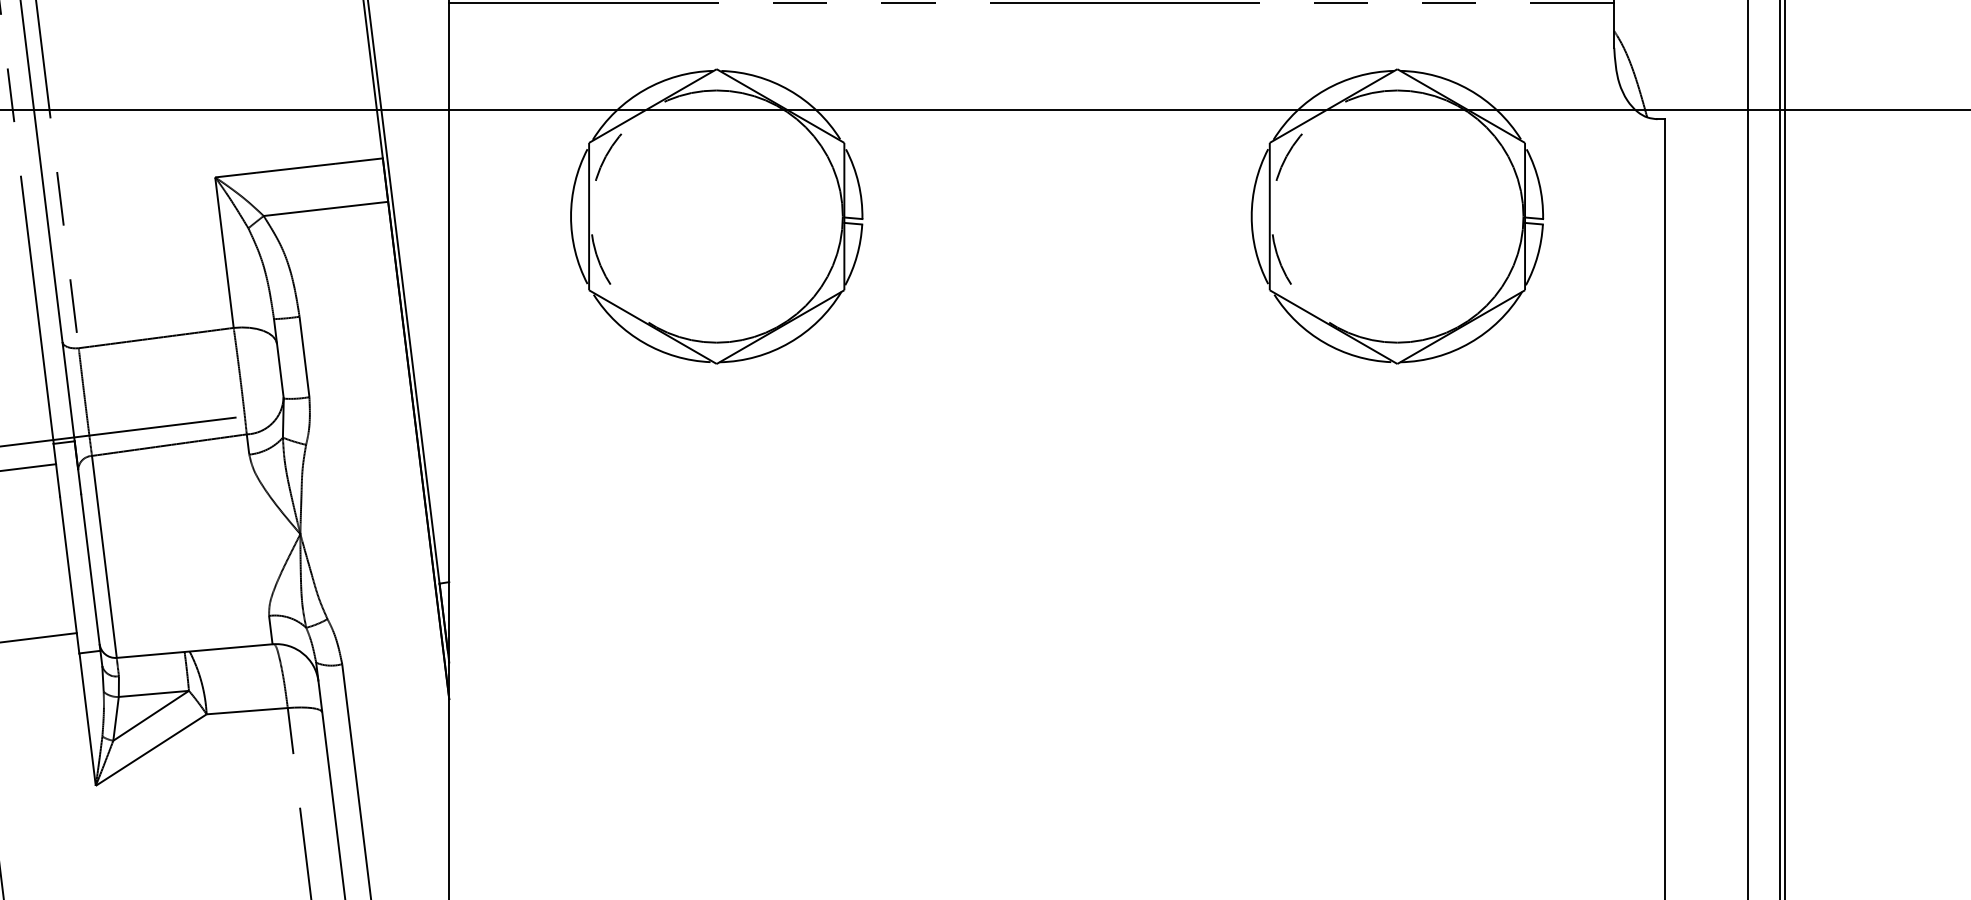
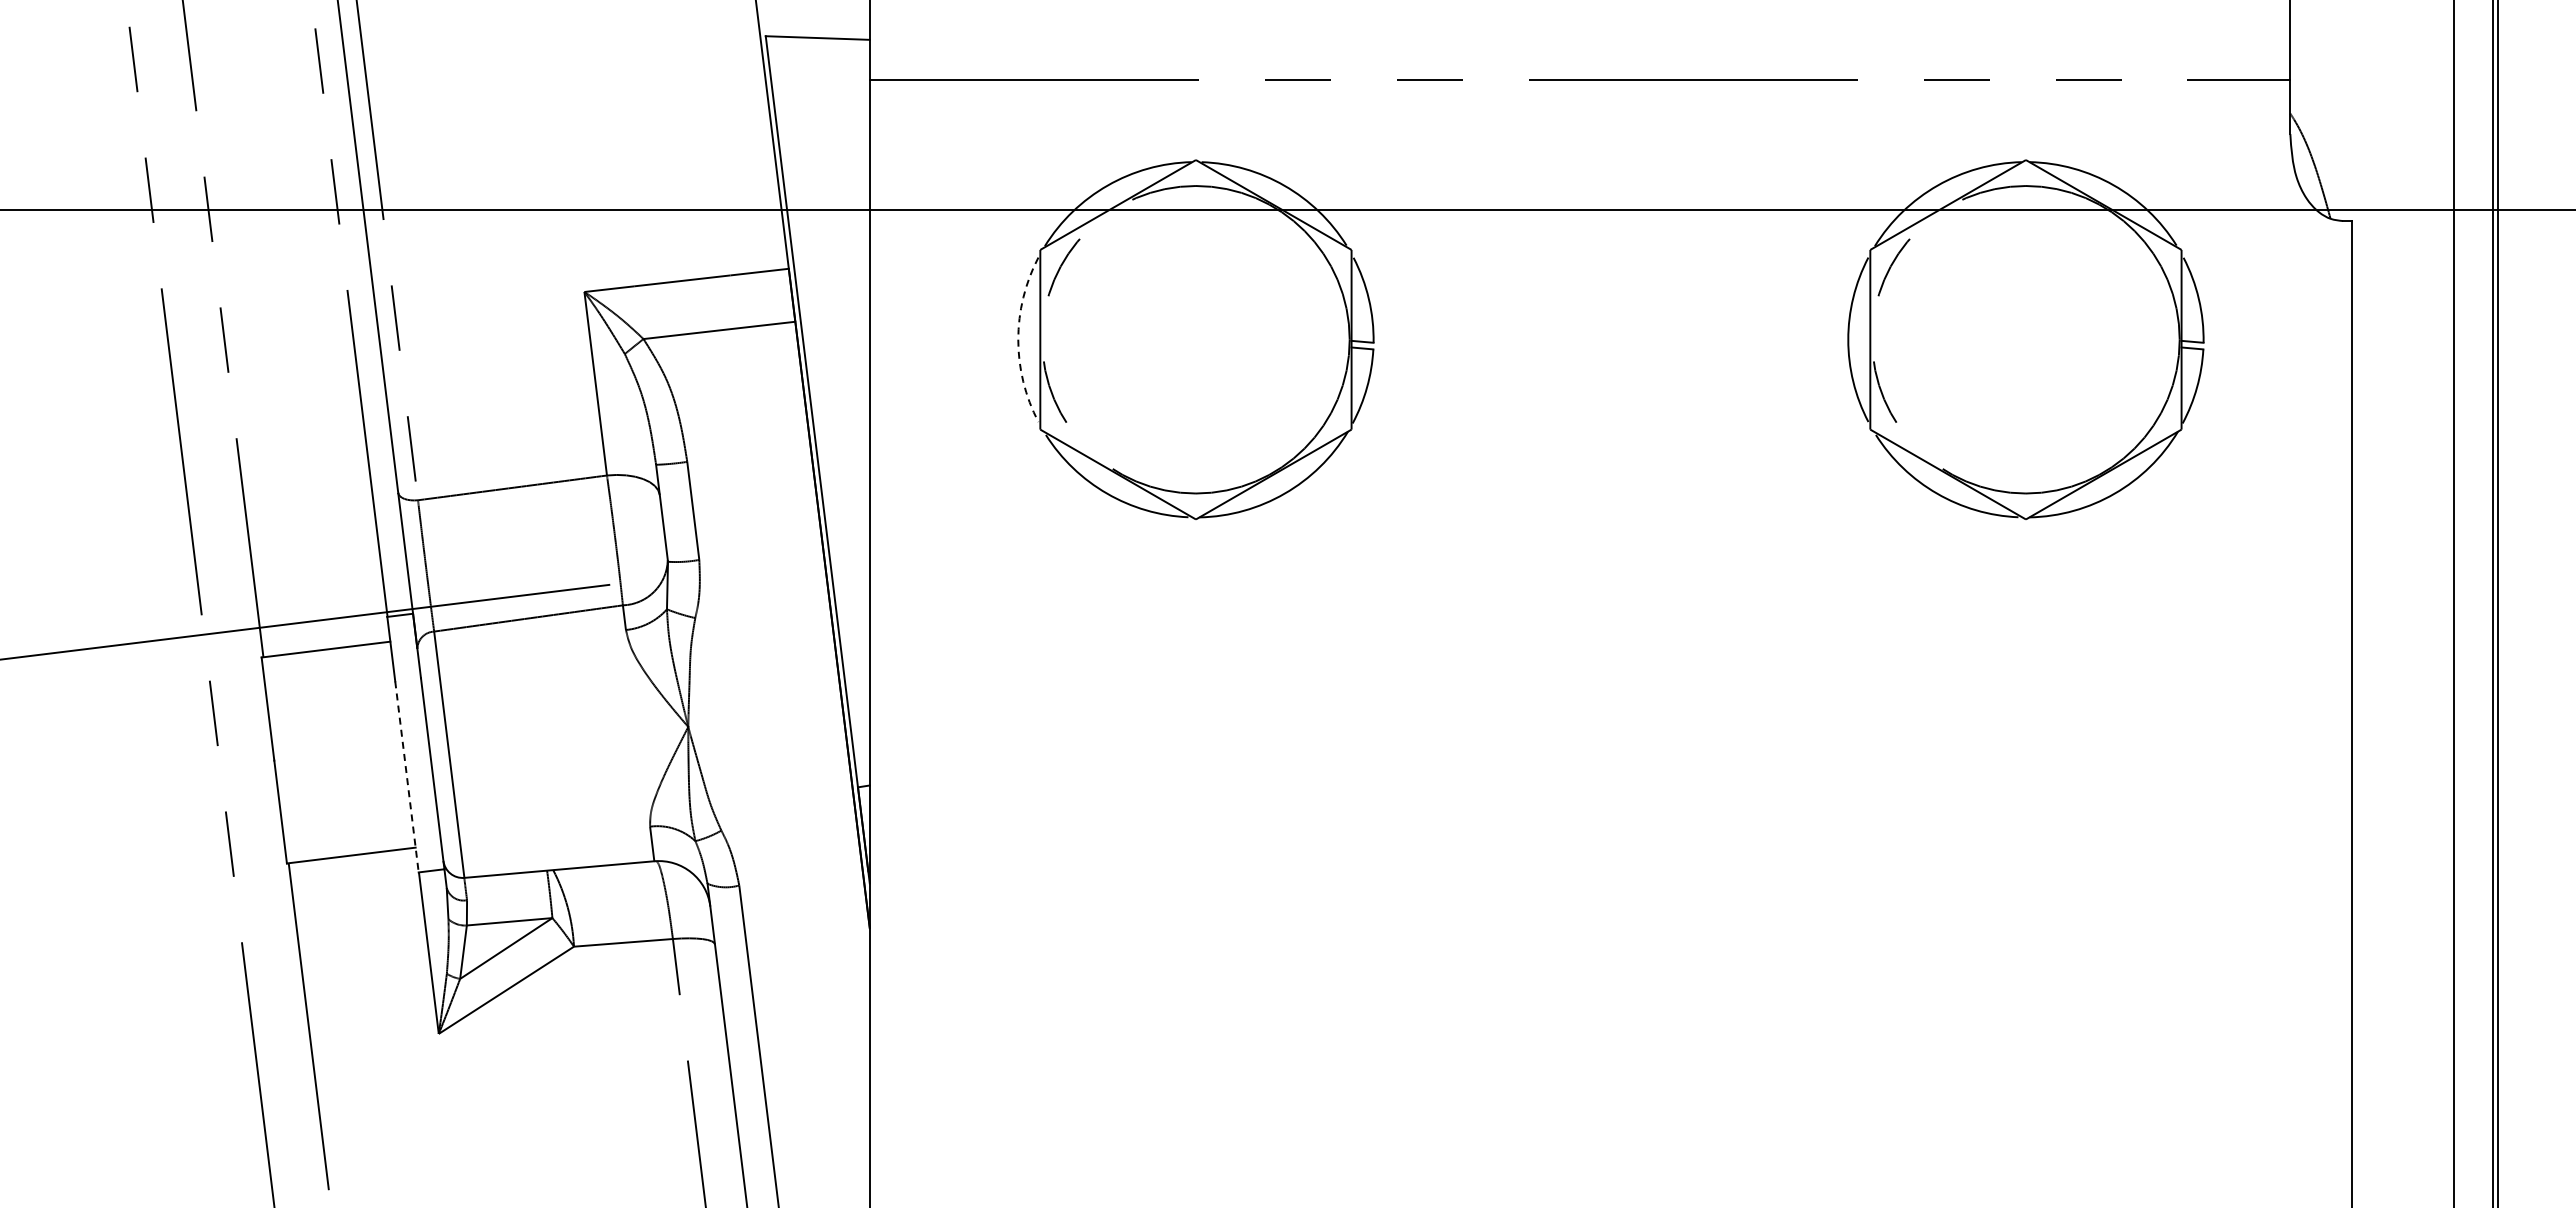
arc: (571, 216) -> (1018, 339), solid -> dashed
line: (70, 575) -> (407, 777), solid -> dashed

